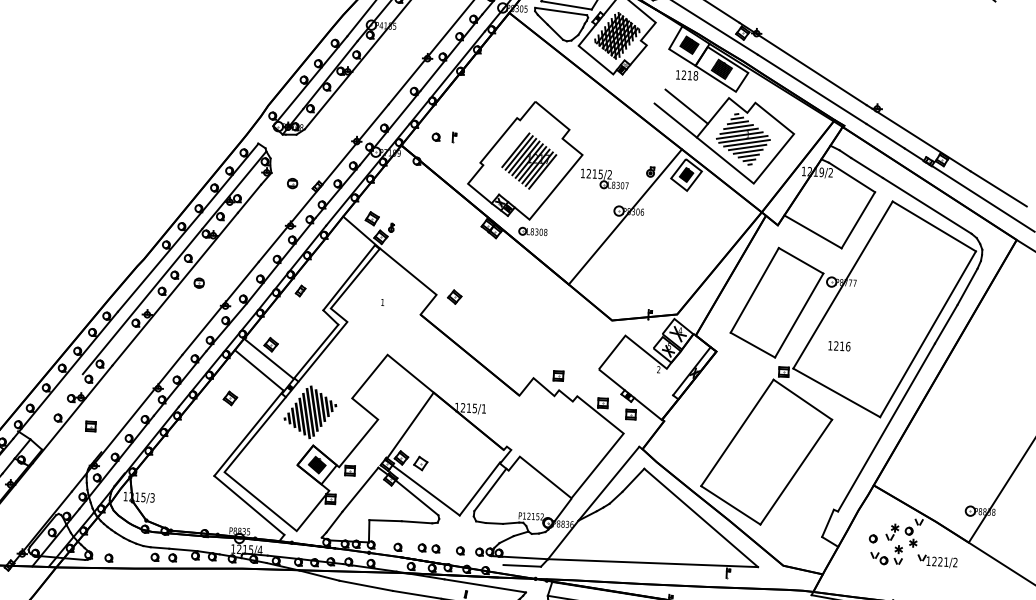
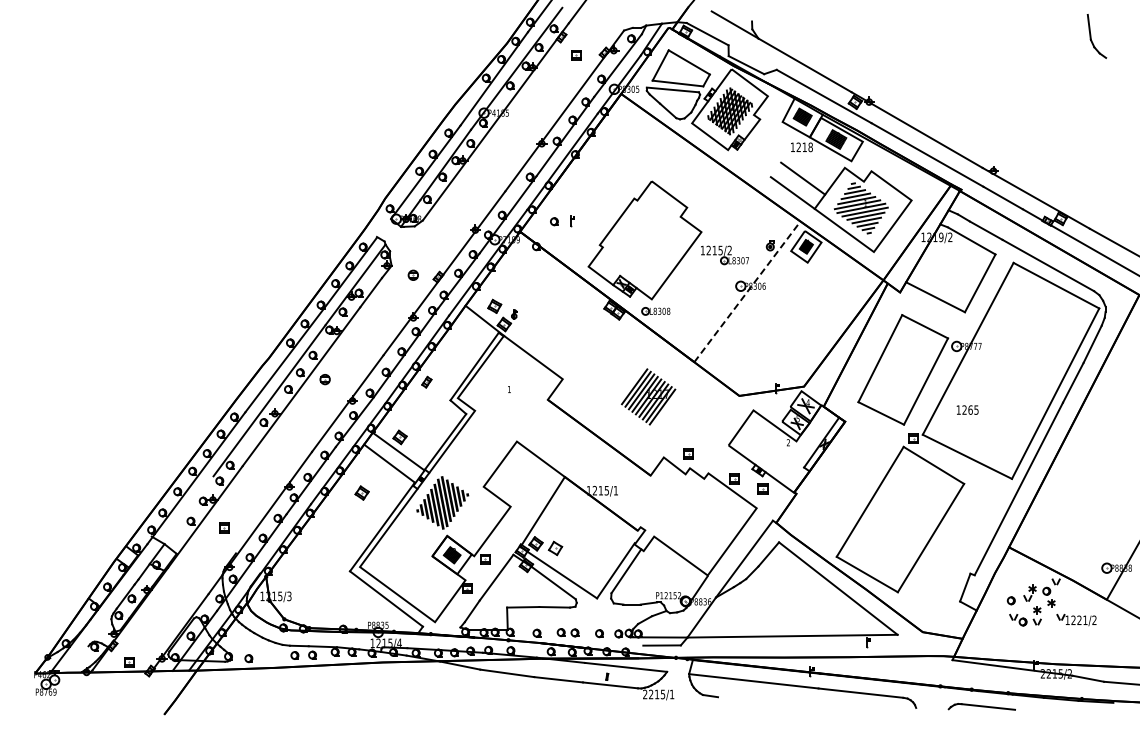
part: (529, 160) -> (648, 396), moved
line: (625, 216) -> (747, 291), solid -> dashed
part: (454, 297) -> (580, 380), removed
text: (845, 345) -> (973, 409), 1216 -> 1265

